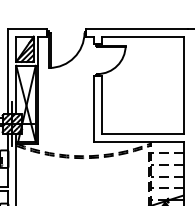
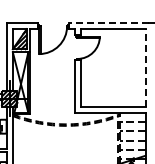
line: (136, 28) -> (108, 22), solid -> dashed
line: (184, 84) -> (146, 67), solid -> dashed

